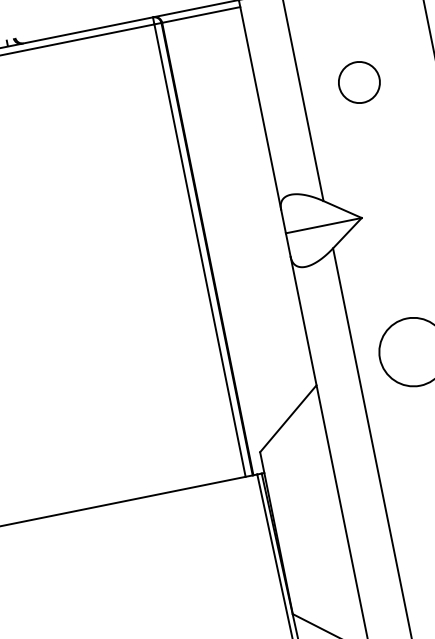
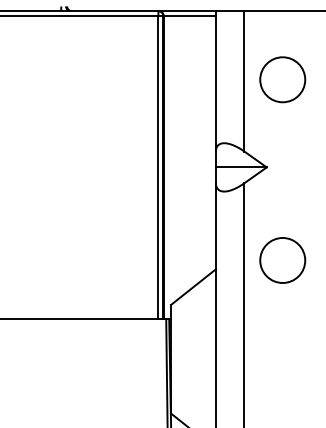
circle: (358, 82) -> (282, 79), size x1.67

